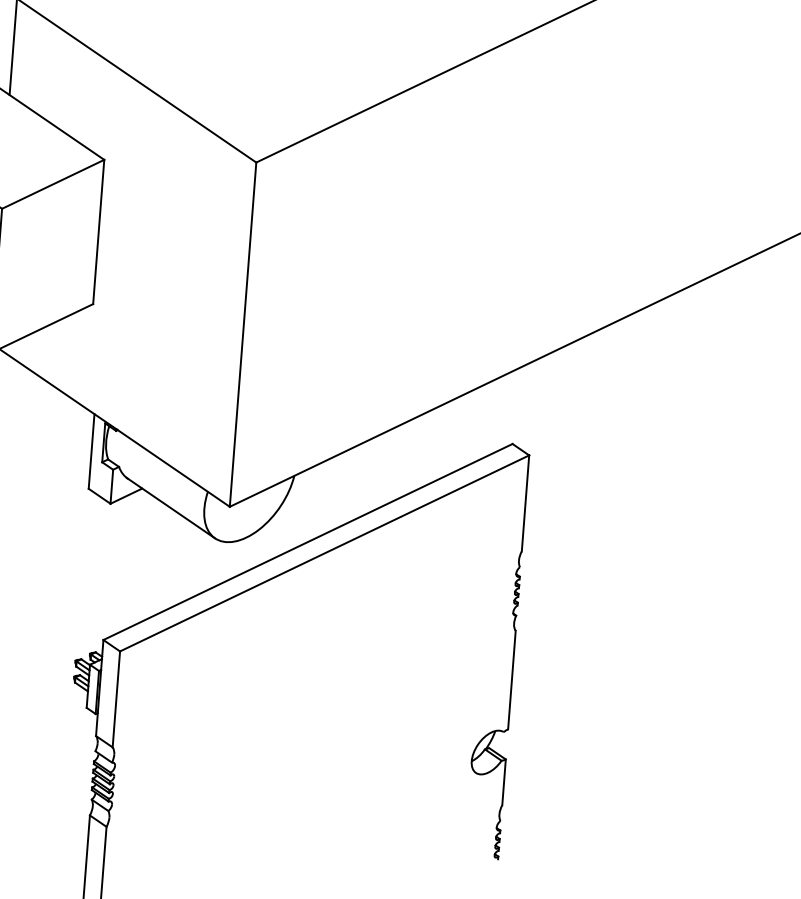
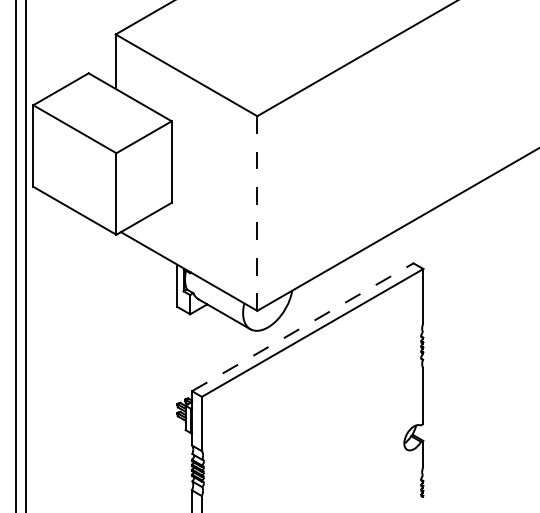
line: (243, 334) -> (257, 213), solid -> dashed
line: (307, 542) -> (302, 327), solid -> dashed

